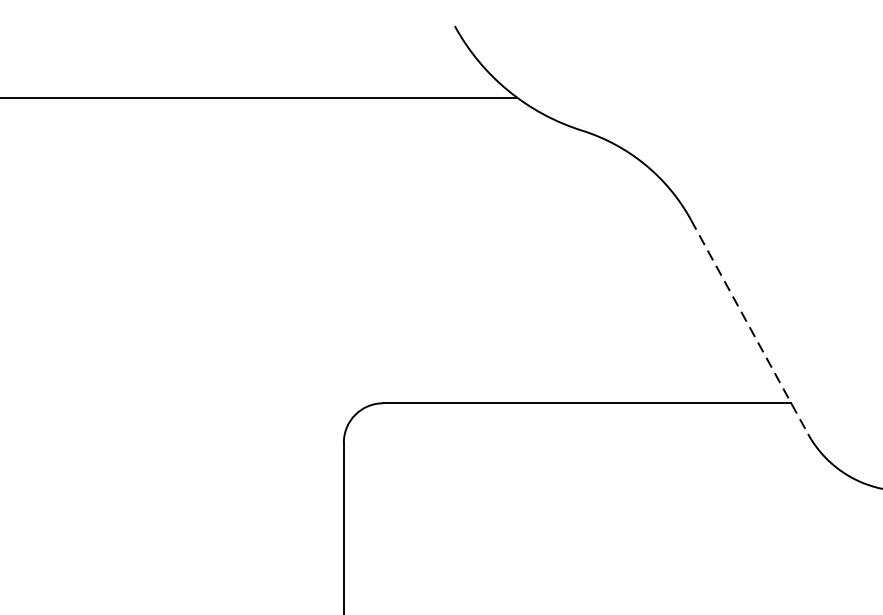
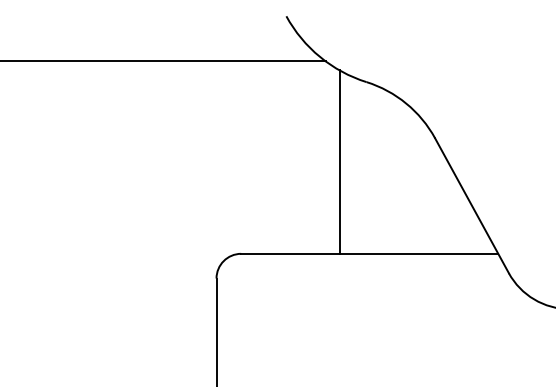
line: (539, 256) -> (339, 161), added
line: (750, 326) -> (472, 205), dashed -> solid

